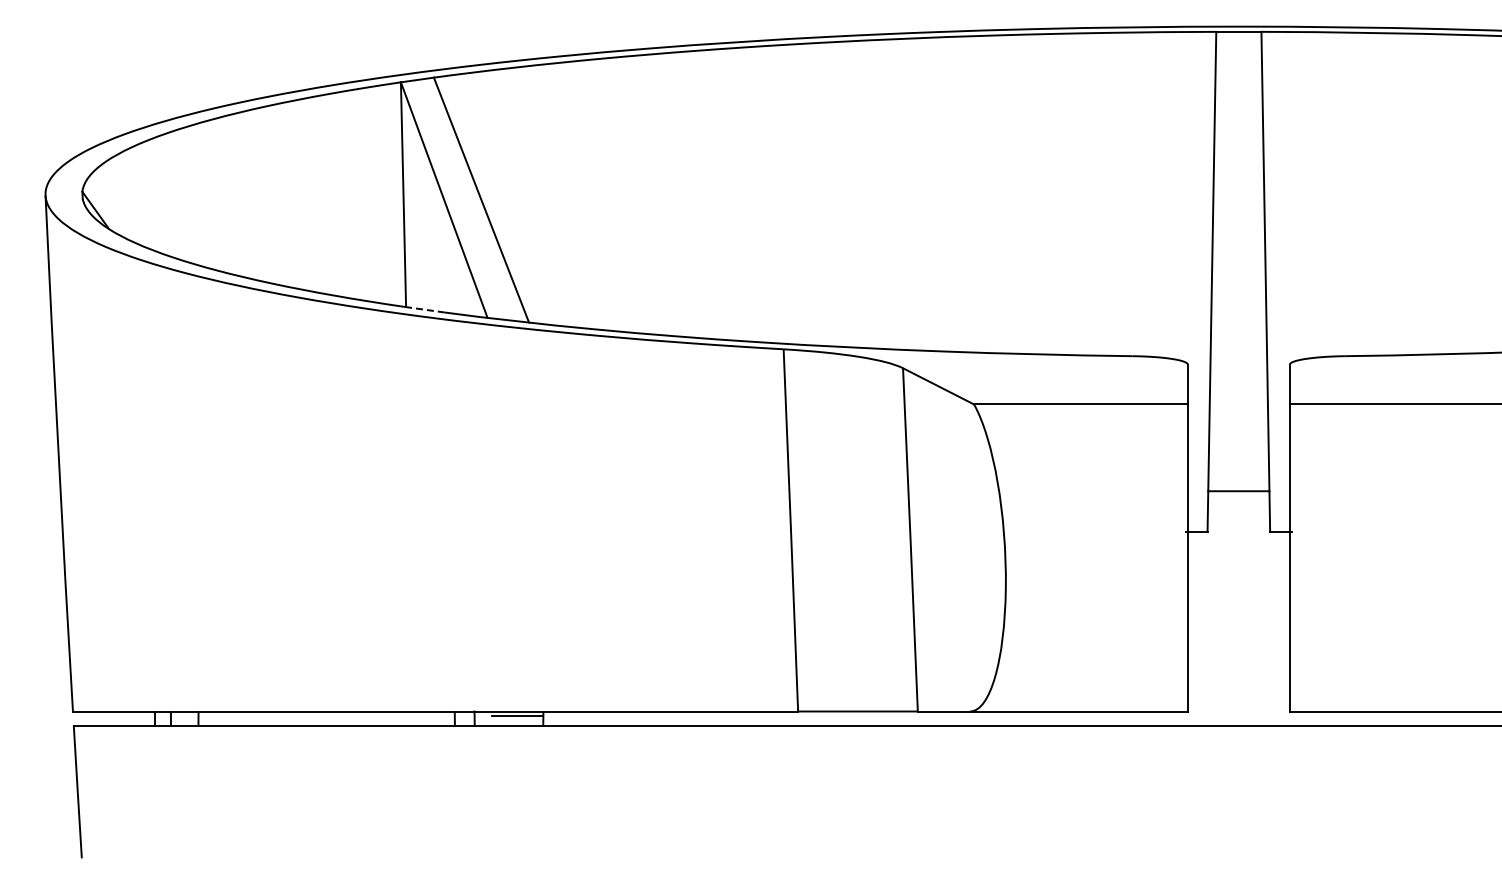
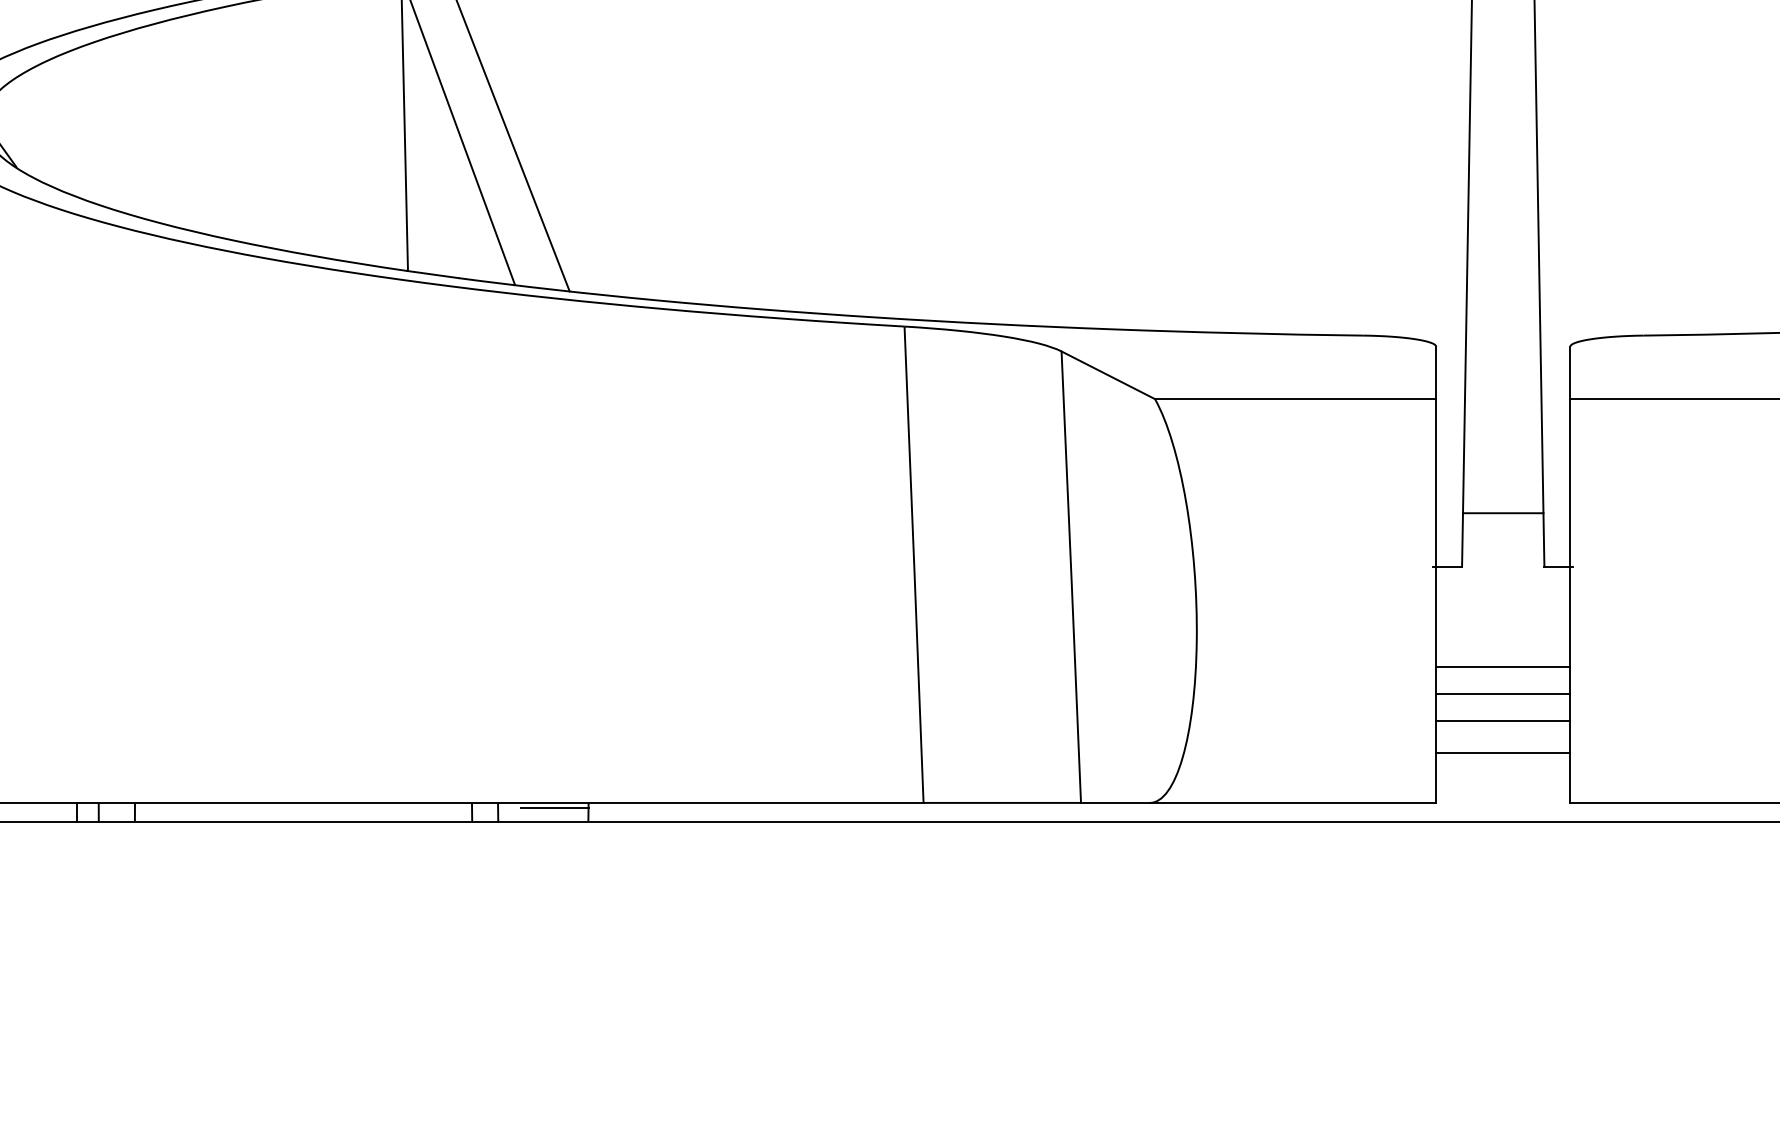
line: (425, 309) -> (433, 274), dashed -> solid
line: (1238, 608) -> (1502, 667), added
line: (1238, 628) -> (1502, 693), added
line: (1238, 649) -> (1502, 721), added
line: (1238, 673) -> (1502, 752), added

